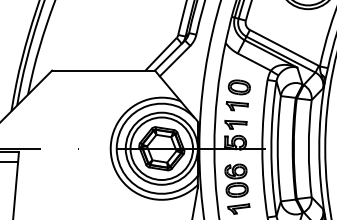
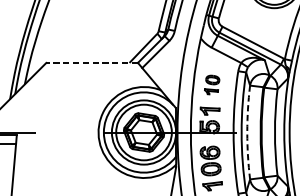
line: (103, 70) -> (92, 62), solid -> dashed
part: (237, 95) -> (211, 85), size x0.7
arc: (277, 148) -> (247, 132), solid -> dashed

